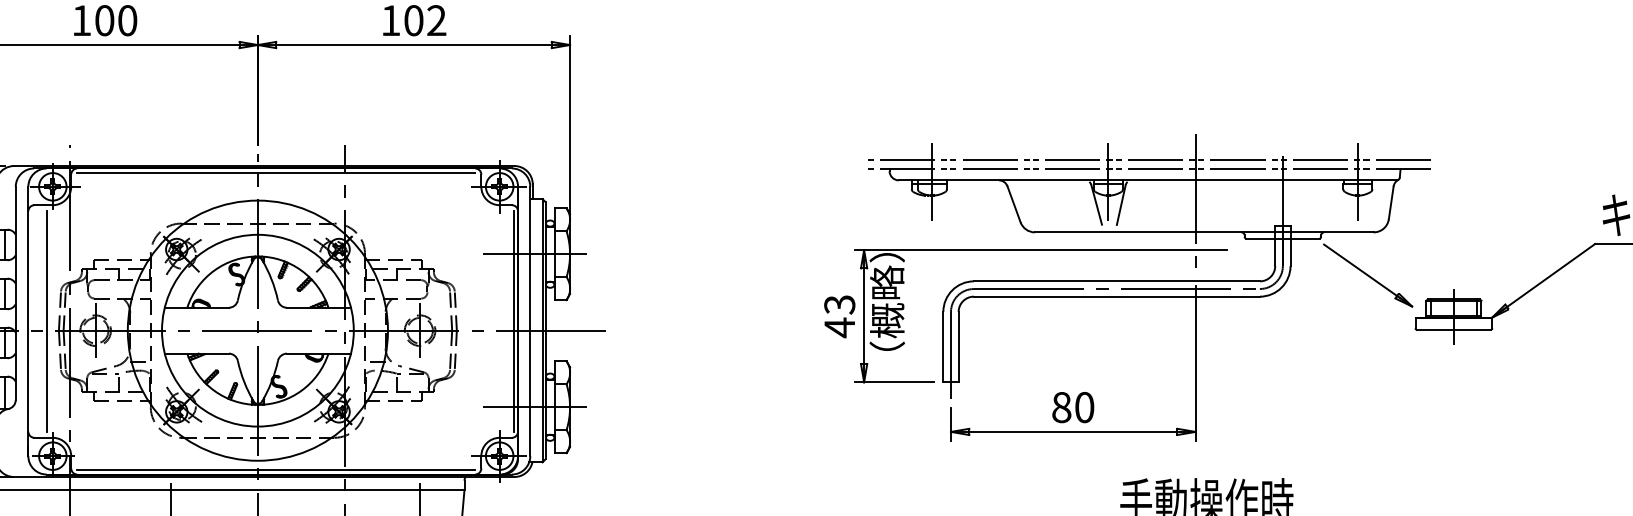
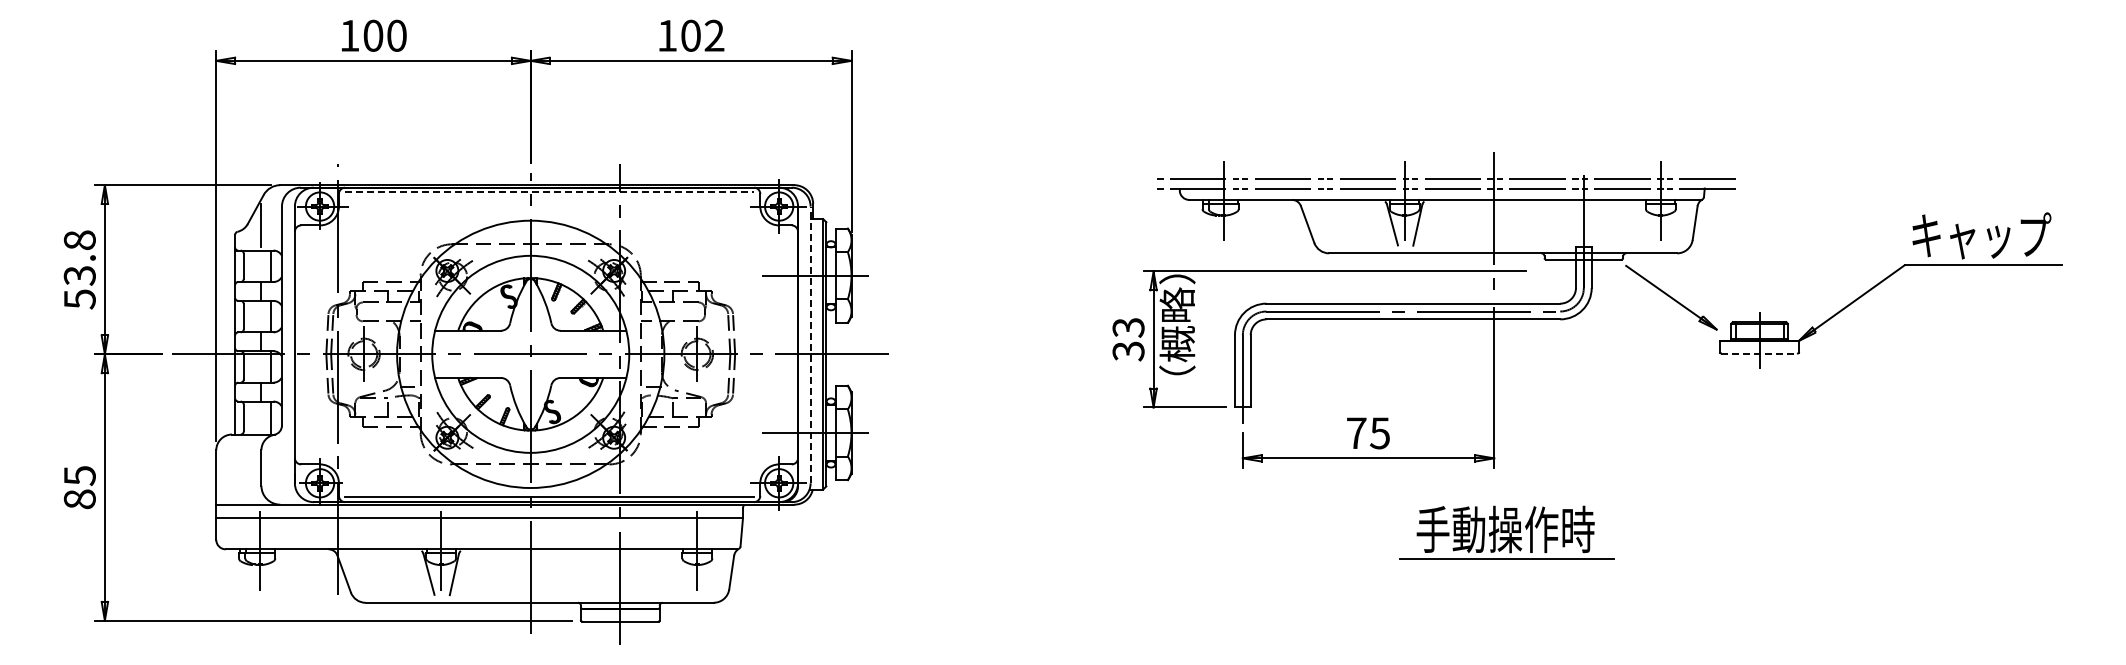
line: (277, 173) -> (550, 192), solid -> dashed
line: (47, 321) -> (314, 344), removed
line: (513, 321) -> (793, 344), removed
line: (530, 321) -> (810, 344), solid -> dashed
text: (839, 327) -> (1128, 351), 43 -> 33
line: (1454, 329) -> (1760, 353), solid -> dashed
text: (1073, 407) -> (1368, 433), 80 -> 75

